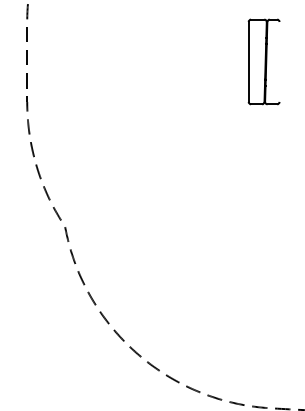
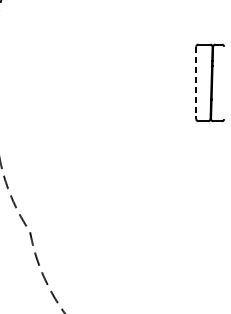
line: (248, 61) -> (196, 82), solid -> dashed

